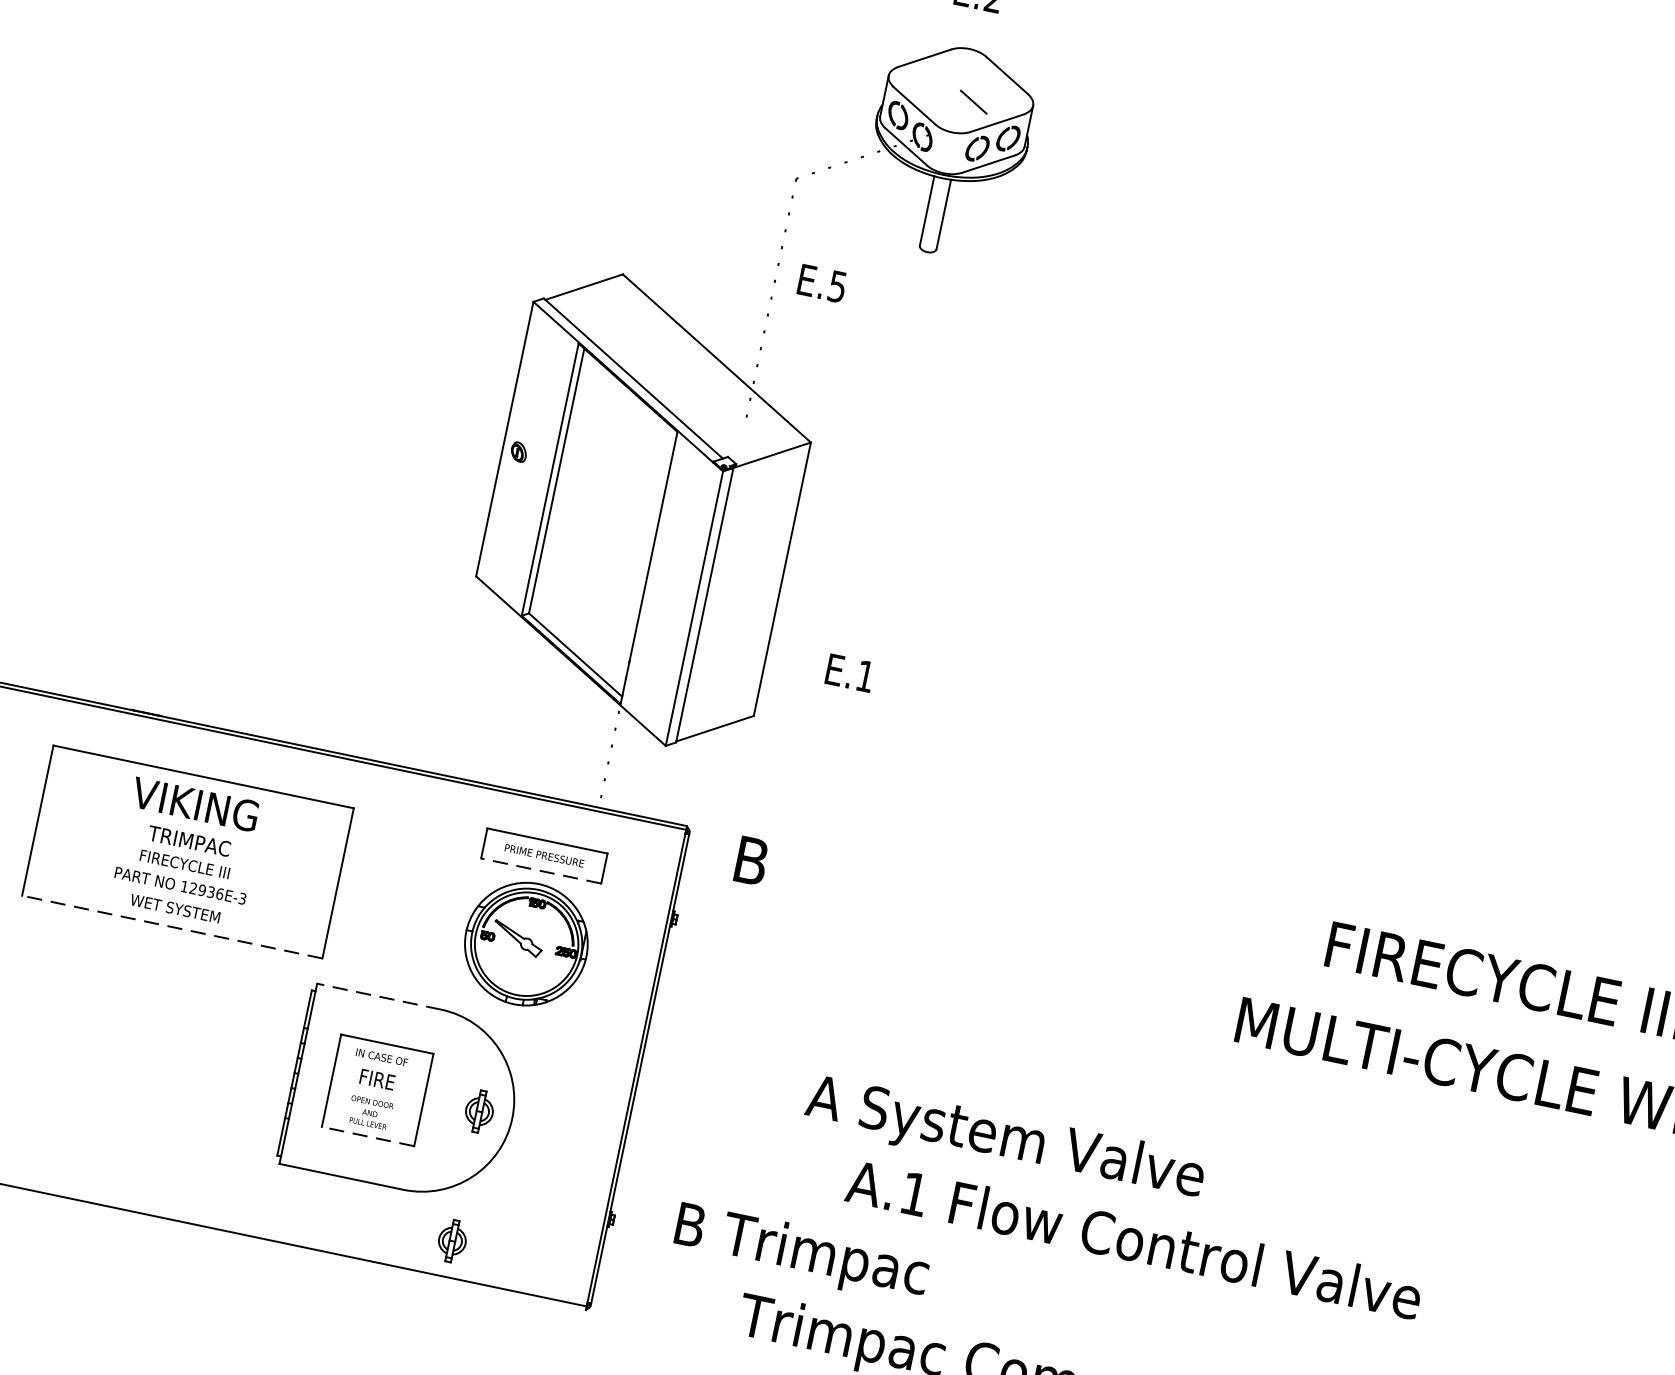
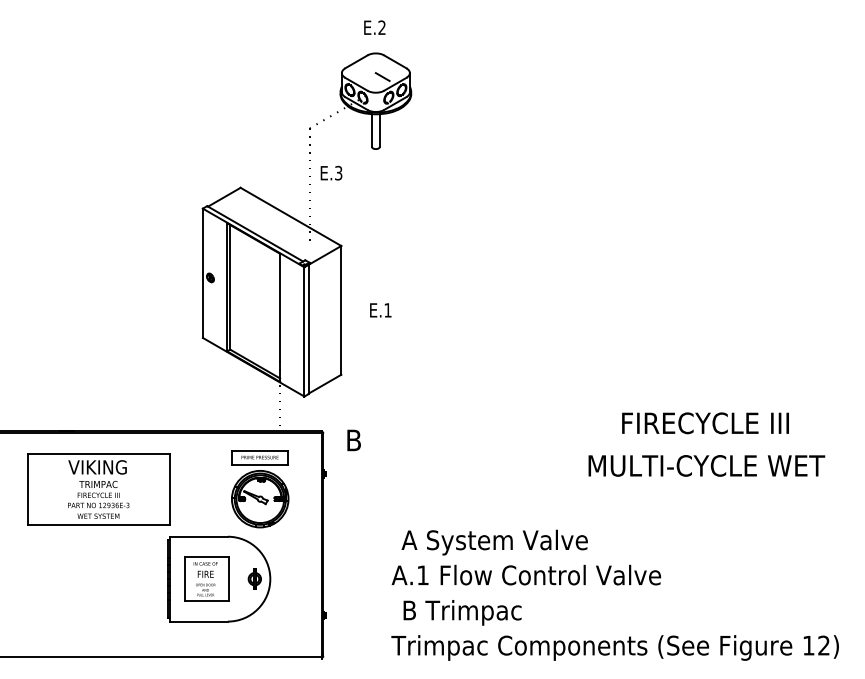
text: (837, 285) -> (338, 172), E.5 -> E.3
text: (849, 673) -> (380, 310), moved
line: (540, 870) -> (259, 464), dashed -> solid
line: (171, 926) -> (98, 524), dashed -> solid
line: (378, 996) -> (198, 536), dashed -> solid
line: (367, 1135) -> (206, 600), dashed -> solid
text: (1134, 1238) -> (526, 574), moved
part: (451, 1239) -> (254, 639), removed
text: (801, 1252) -> (462, 612), moved

